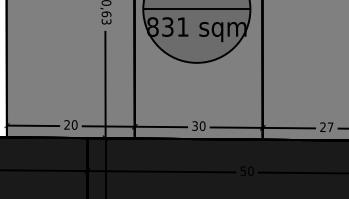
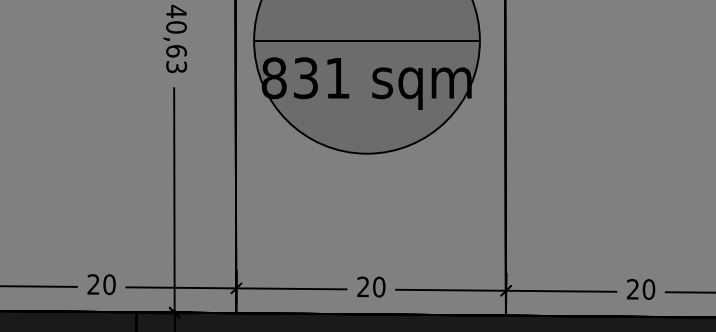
text: (194, 126) -> (362, 287), 30 -> 20
text: (330, 127) -> (648, 289), 27 -> 20

